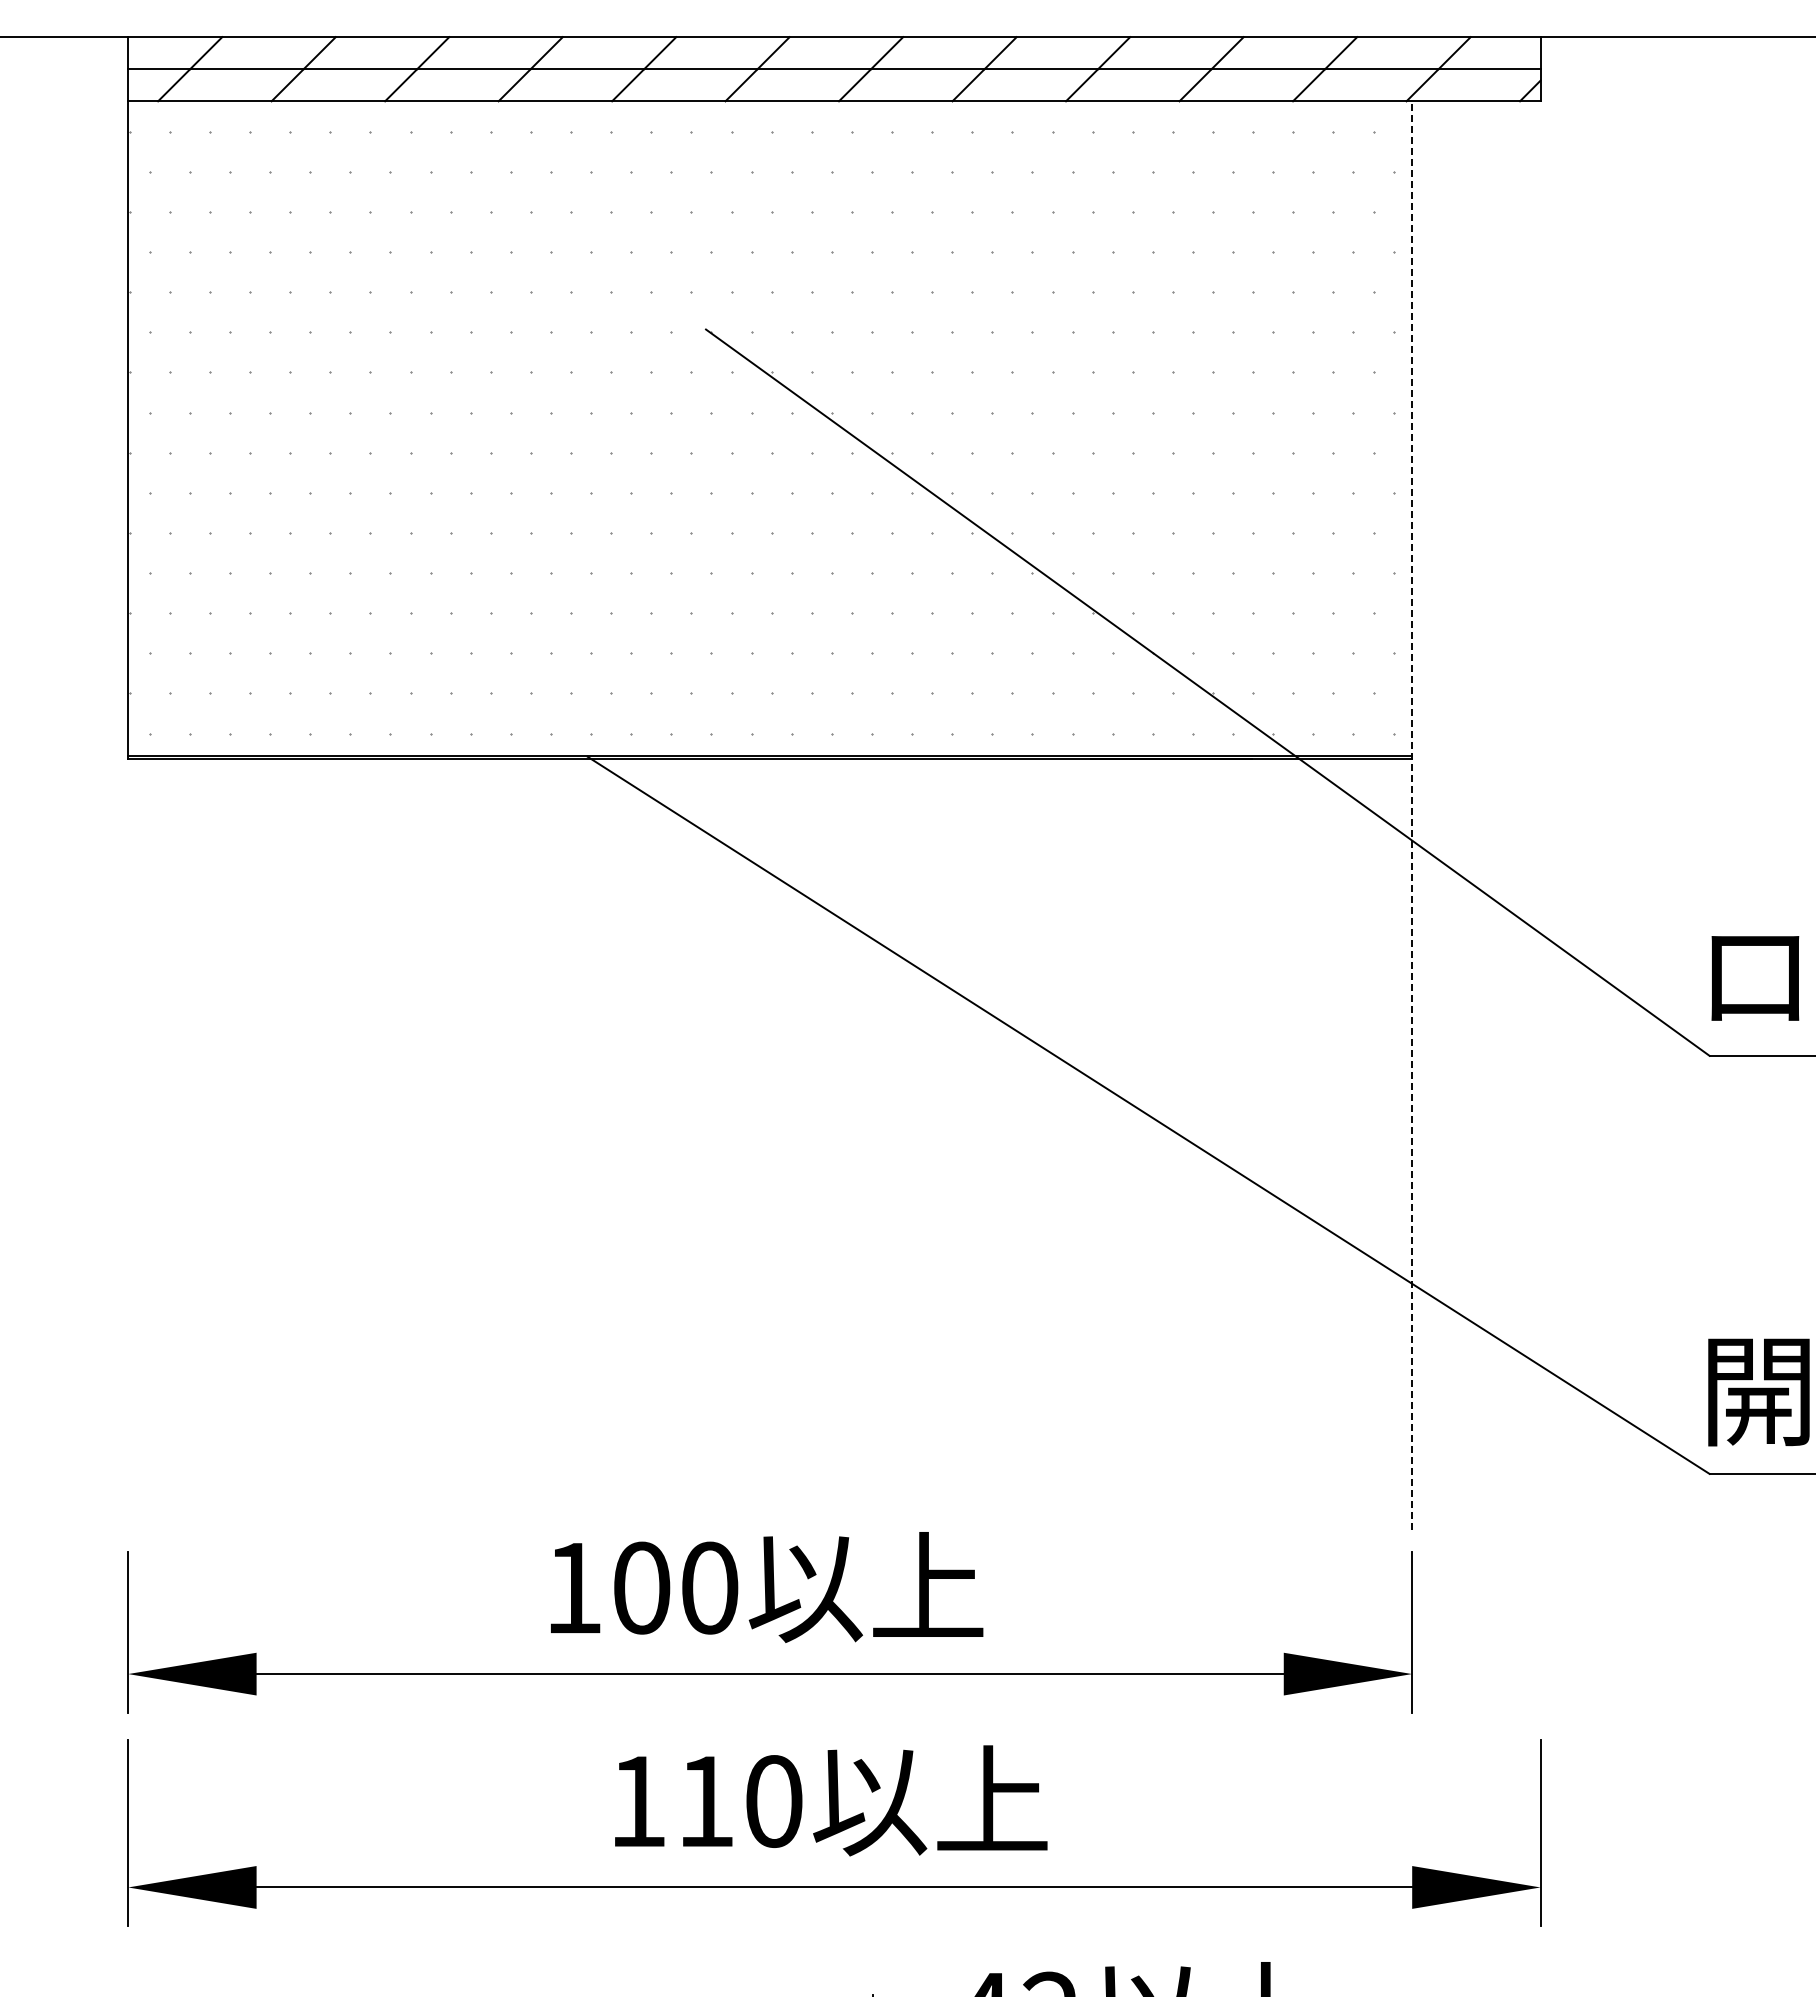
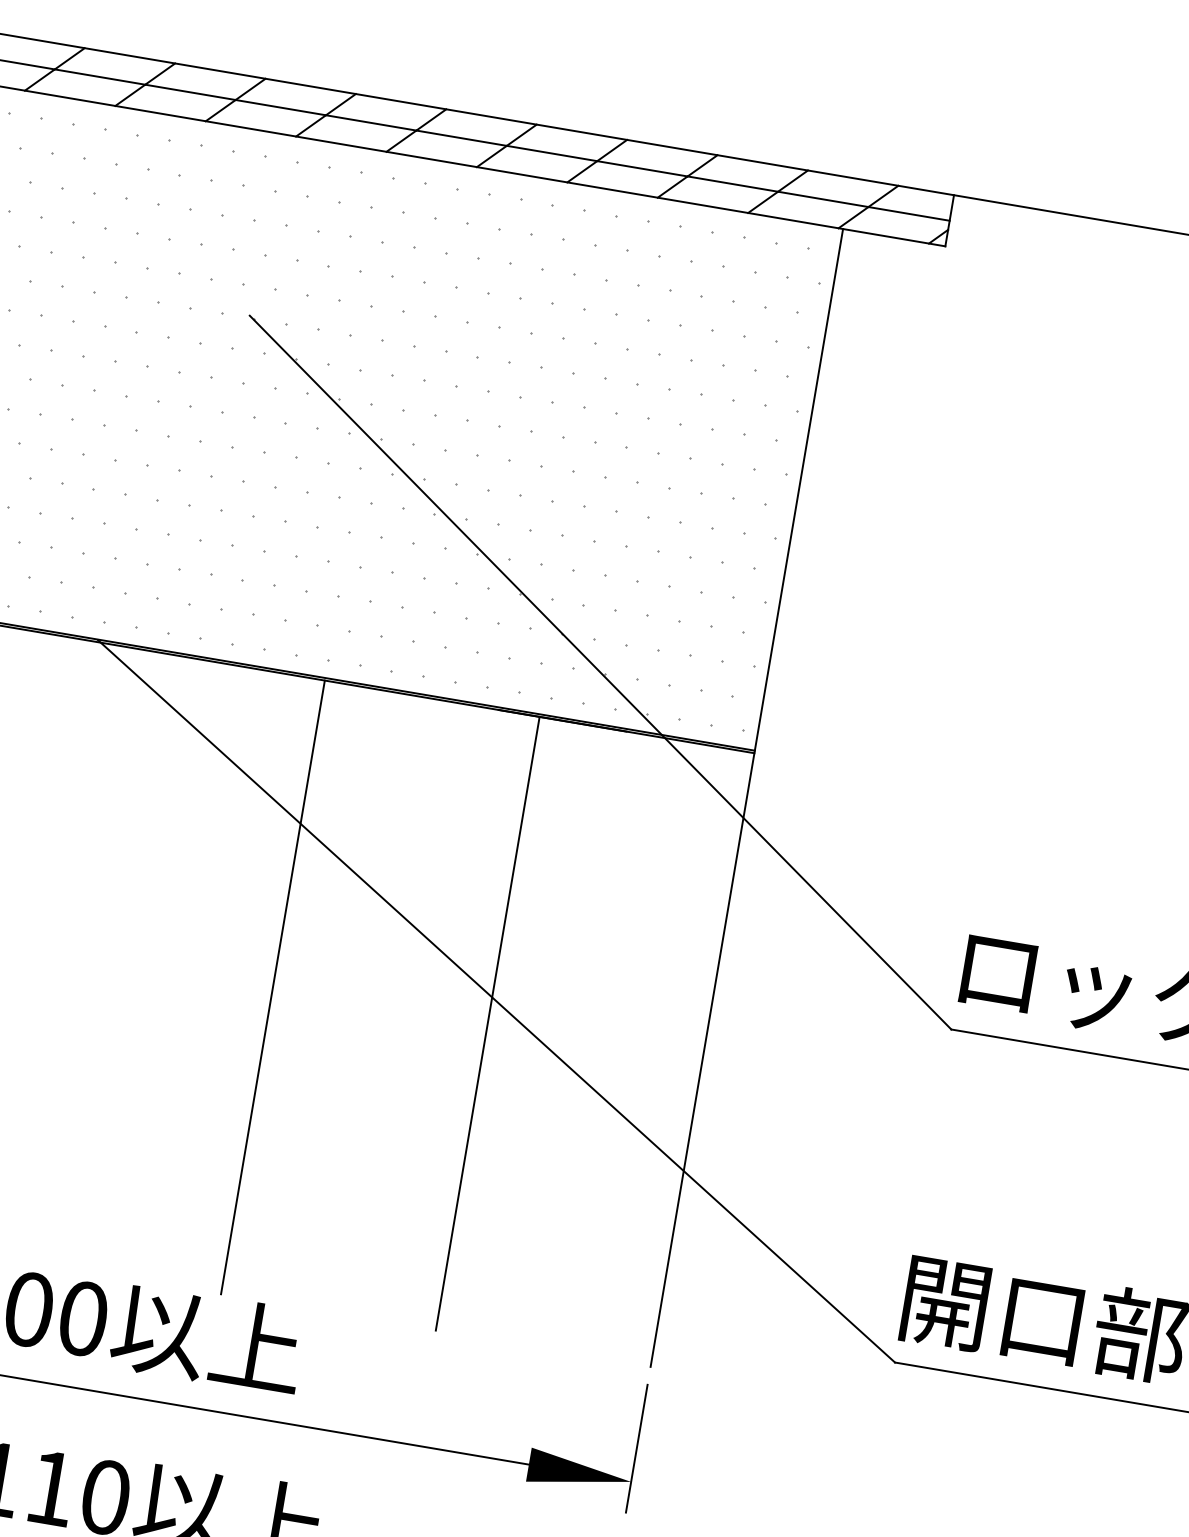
line: (1412, 814) -> (747, 797), dashed -> solid
line: (872, 1144) -> (272, 987), added
line: (1142, 1144) -> (487, 1023), added

